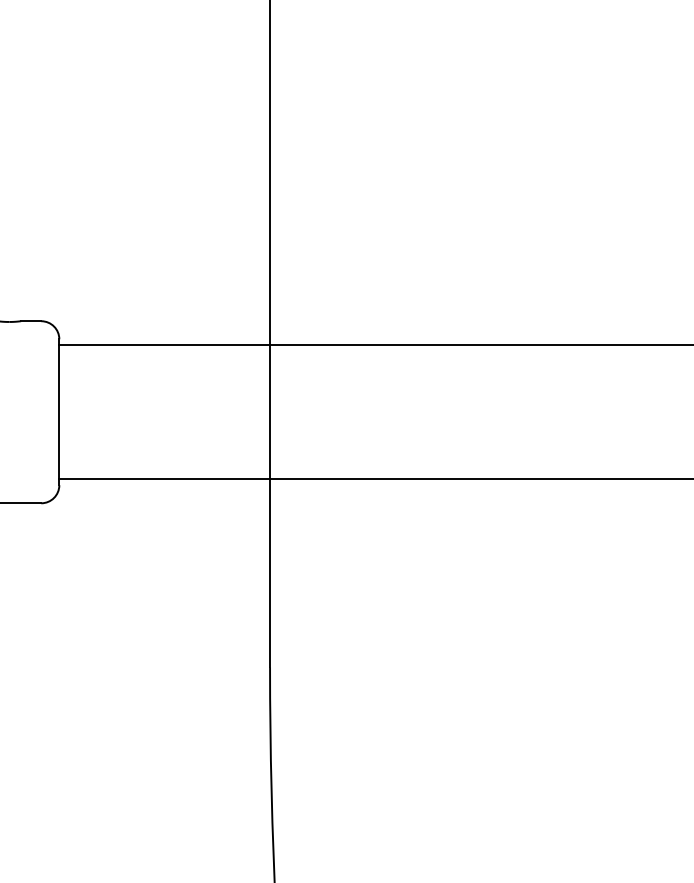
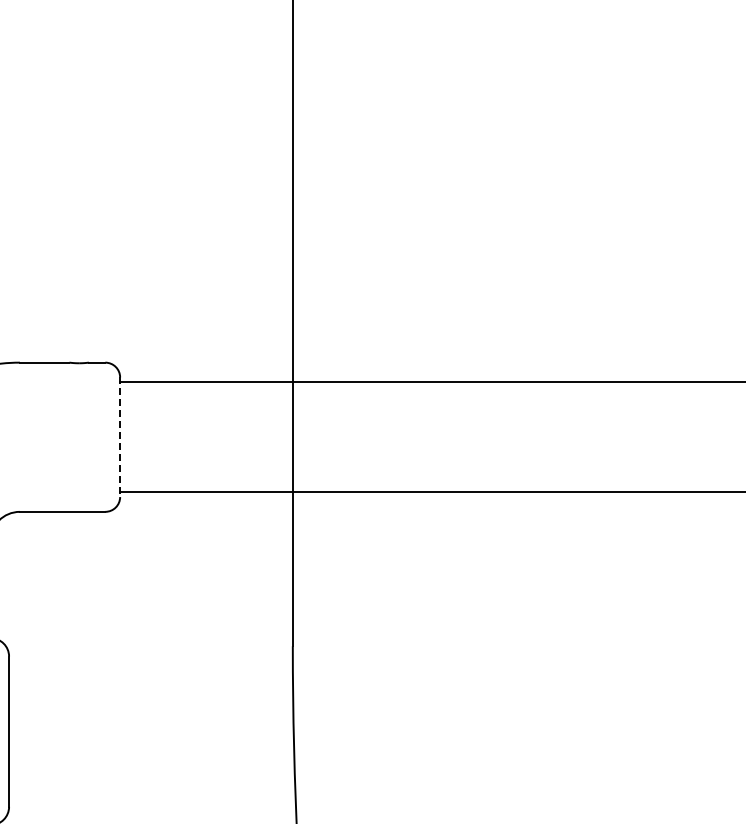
line: (59, 412) -> (120, 437), solid -> dashed

